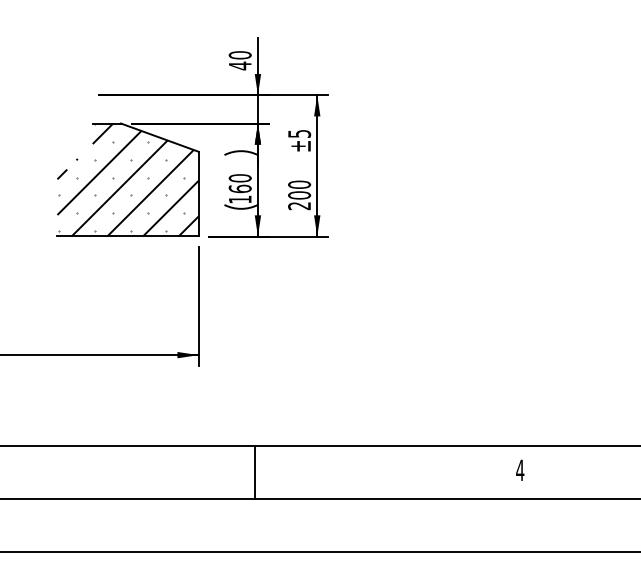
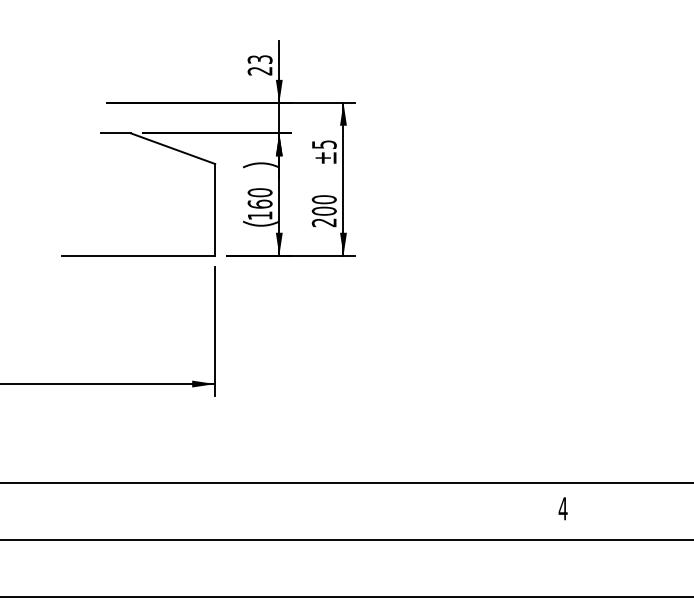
text: (239, 60) -> (259, 65), 40 -> 23
hatch: (127, 179) -> (138, 194), removed
line: (255, 471) -> (276, 510), removed

